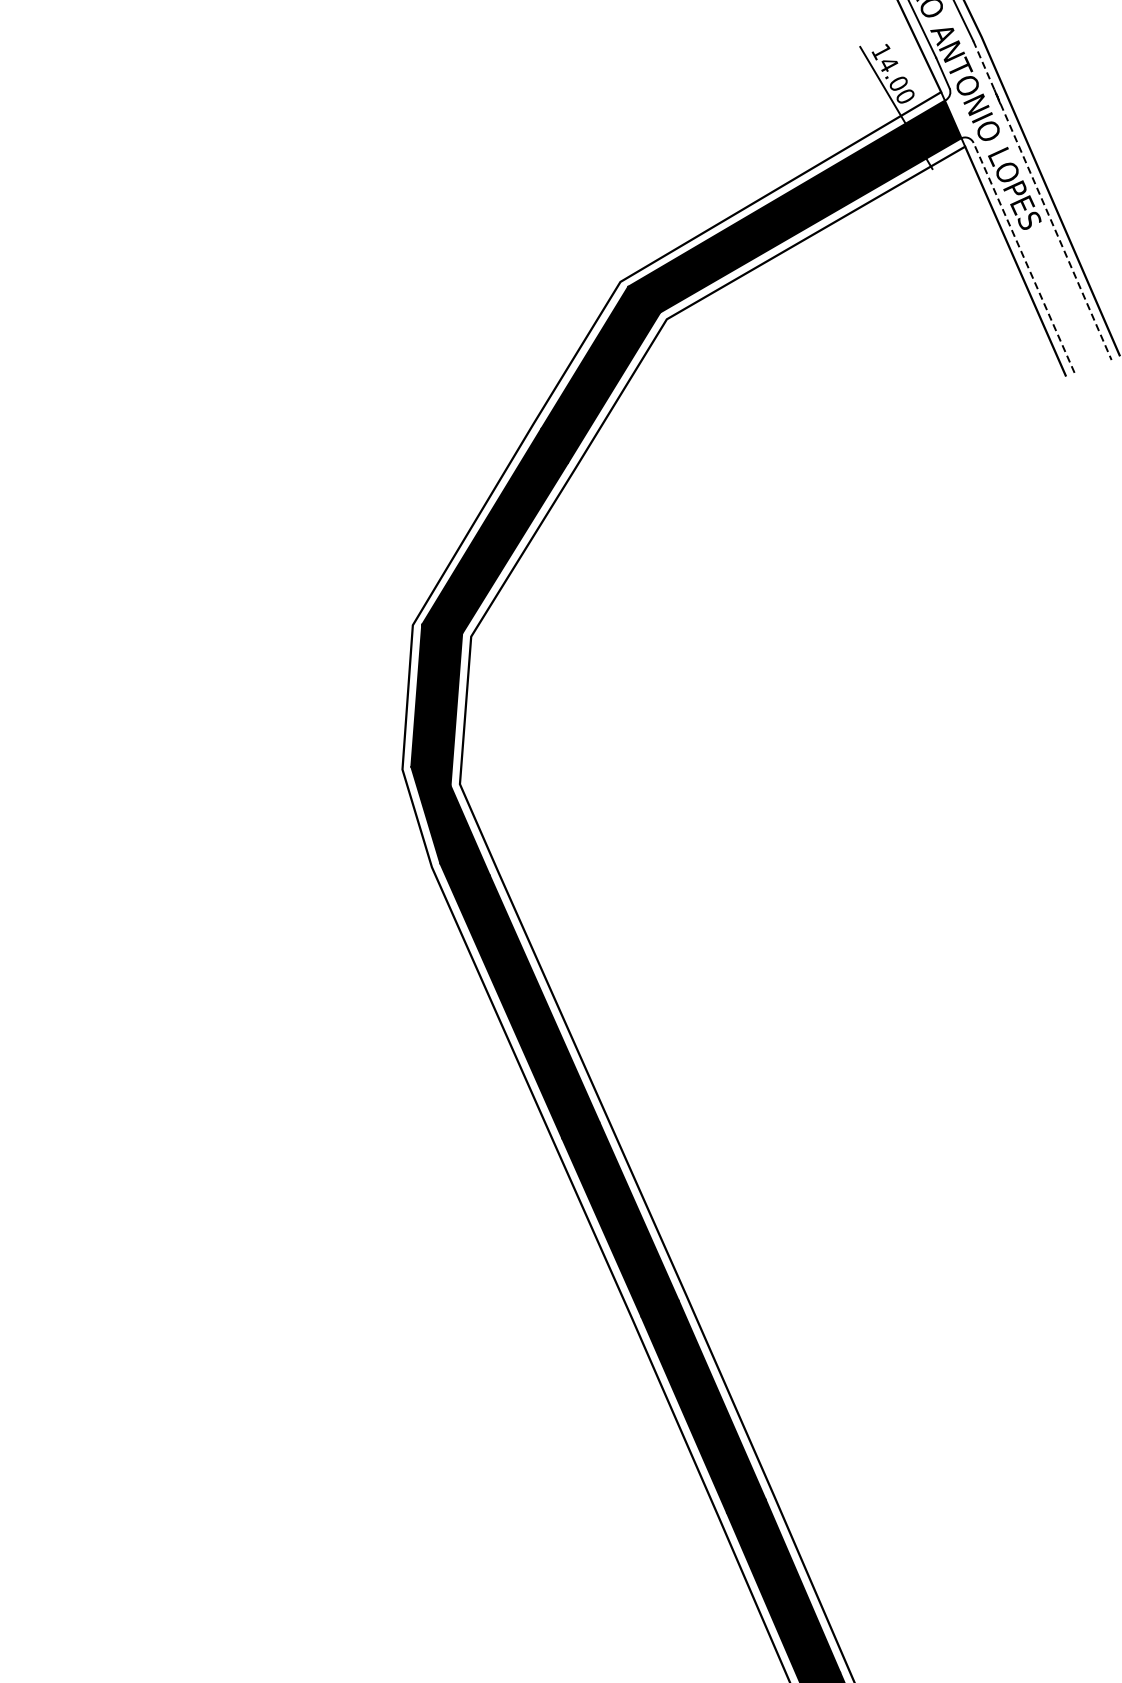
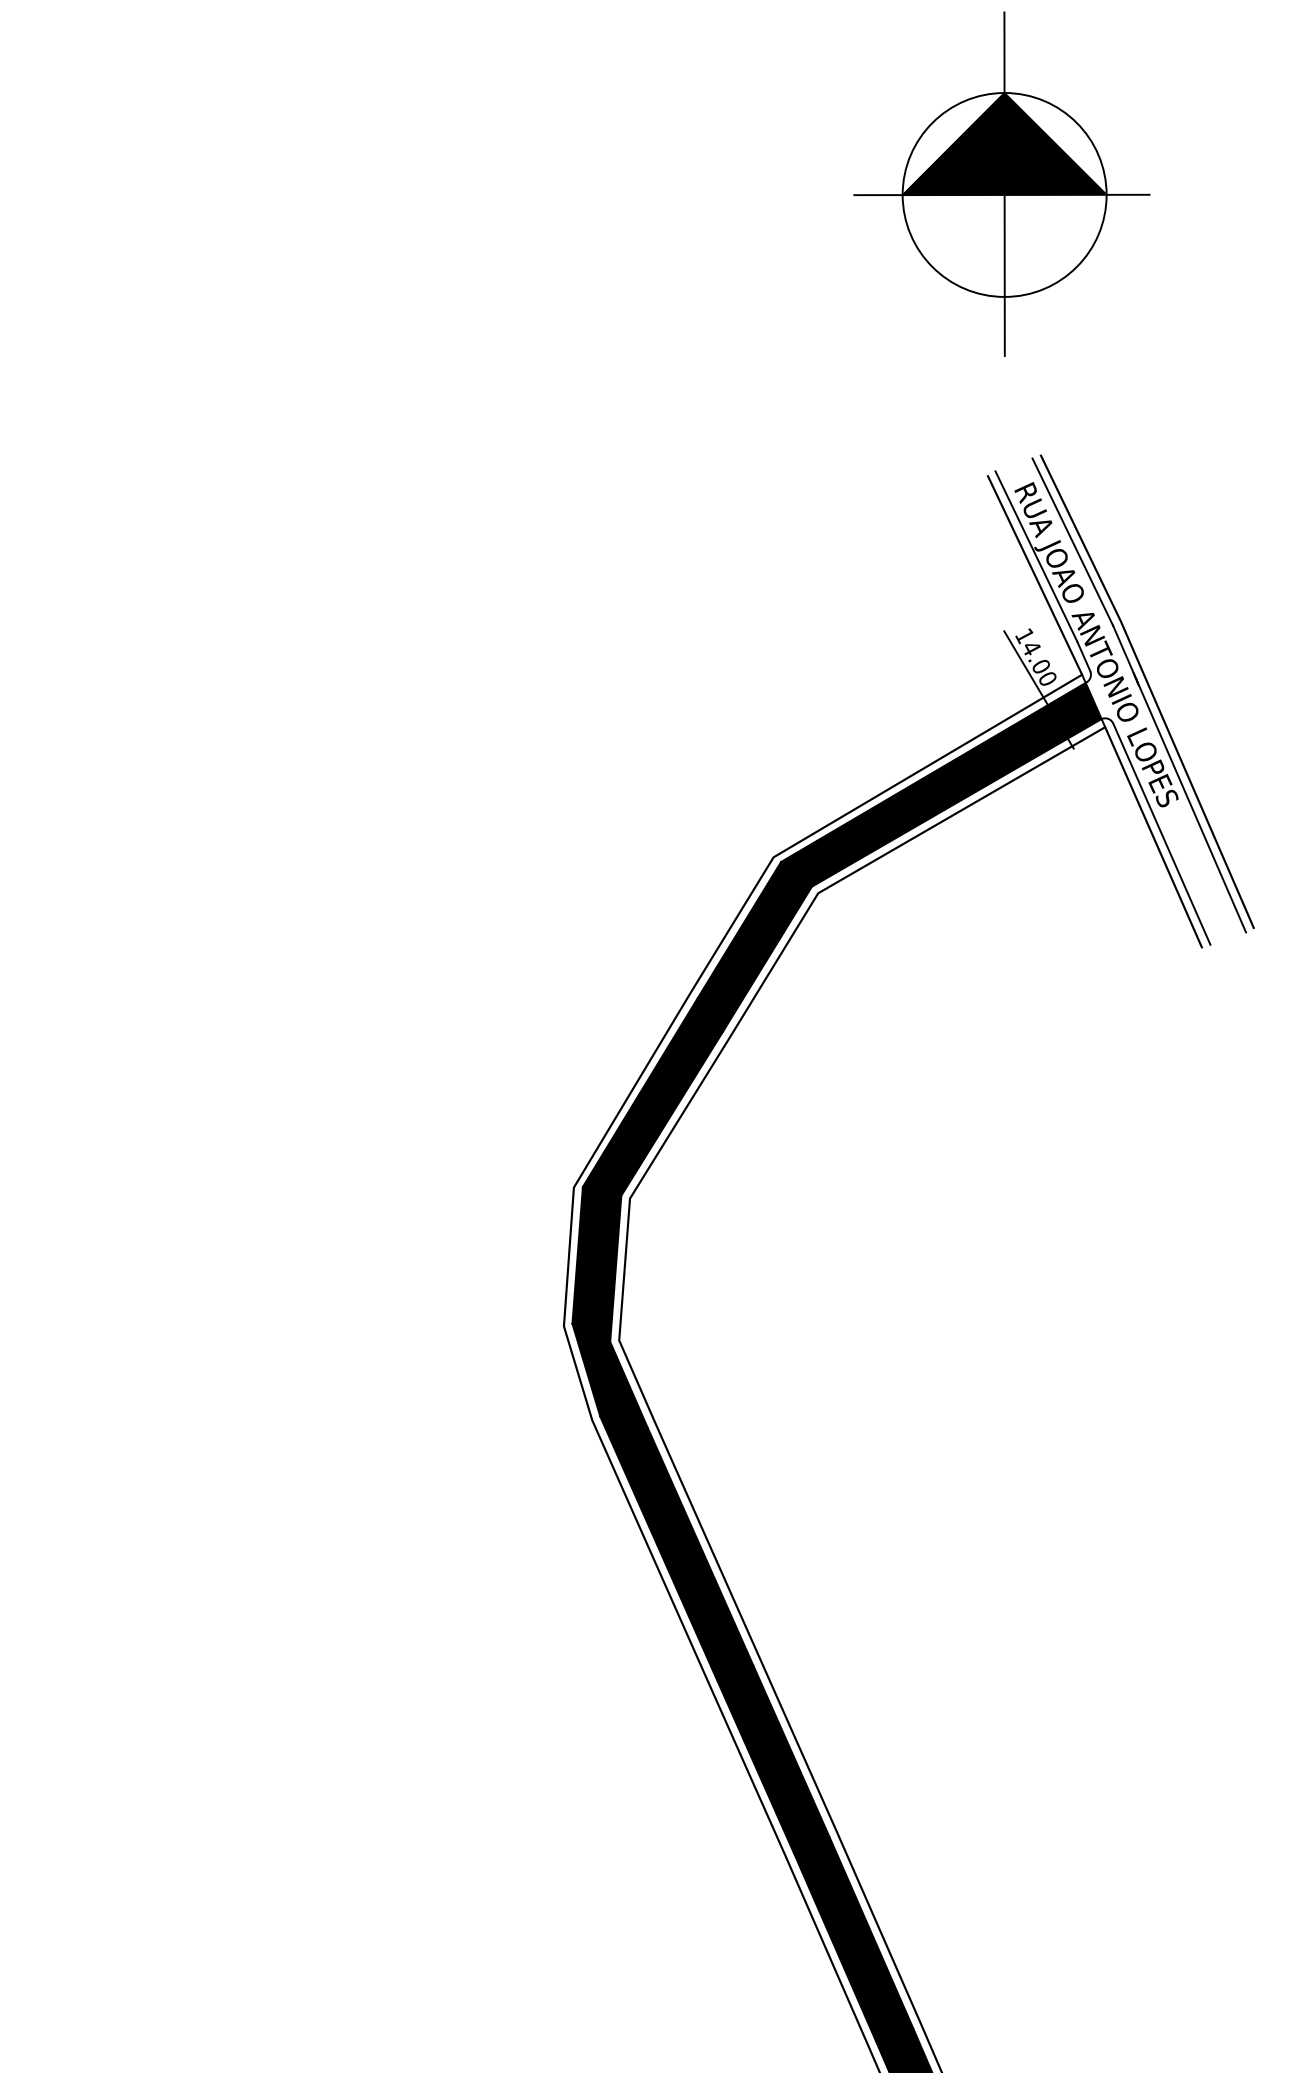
line: (1042, 201) -> (1179, 779), dashed -> solid
line: (1023, 258) -> (1161, 834), dashed -> solid

